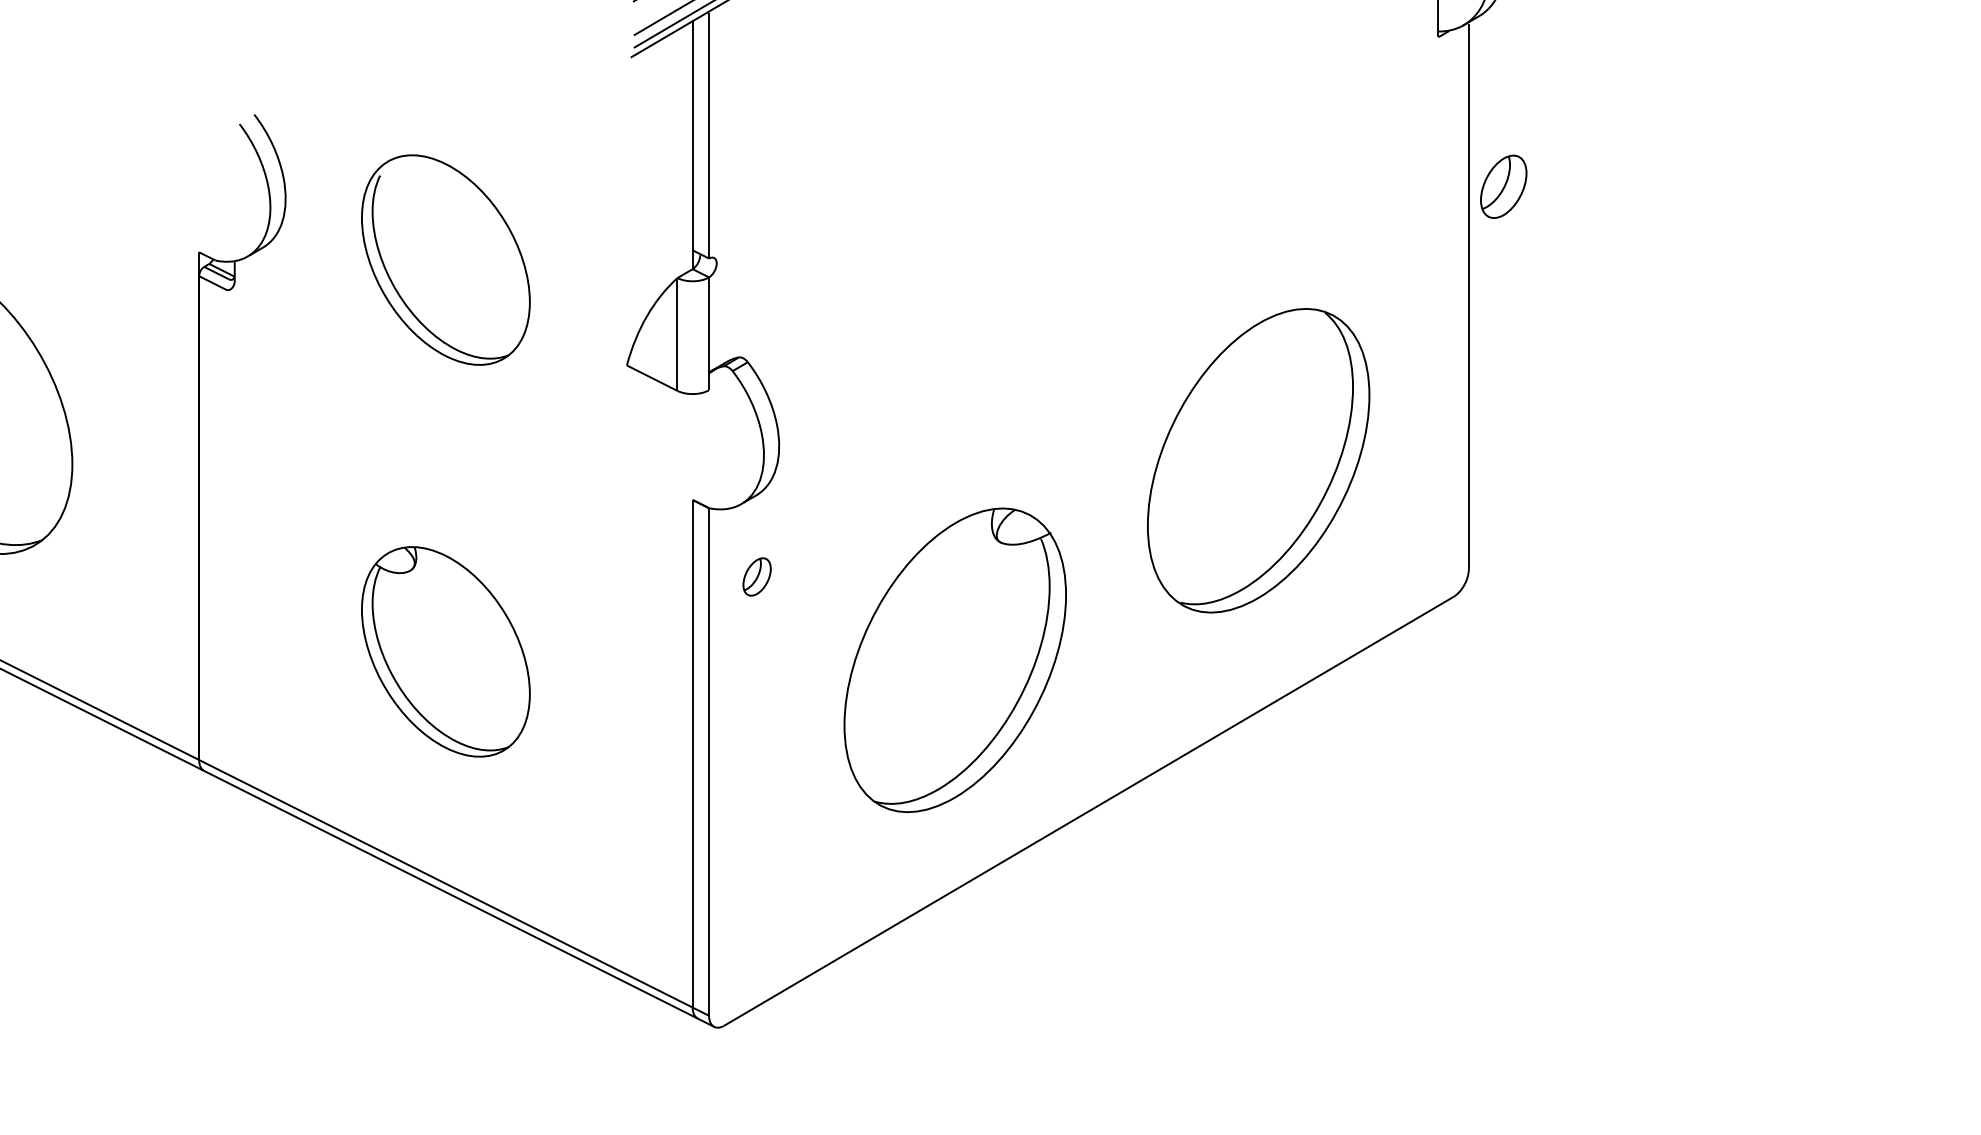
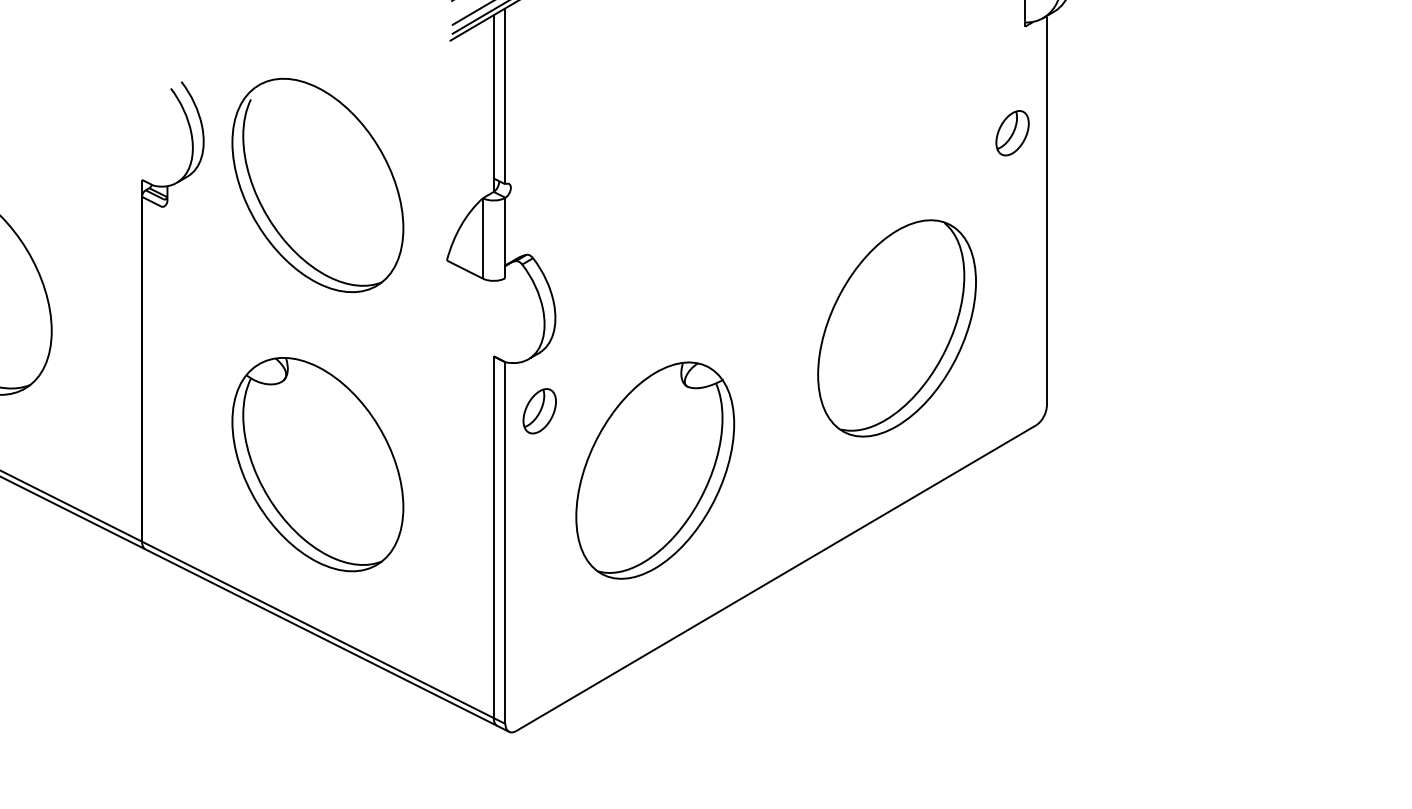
part: (1503, 186) -> (1012, 132), moved
part: (445, 259) -> (317, 185), size x1.43
part: (756, 576) -> (539, 410), size x1.67
part: (445, 651) -> (317, 464), size x1.43
part: (954, 660) -> (654, 470), moved

